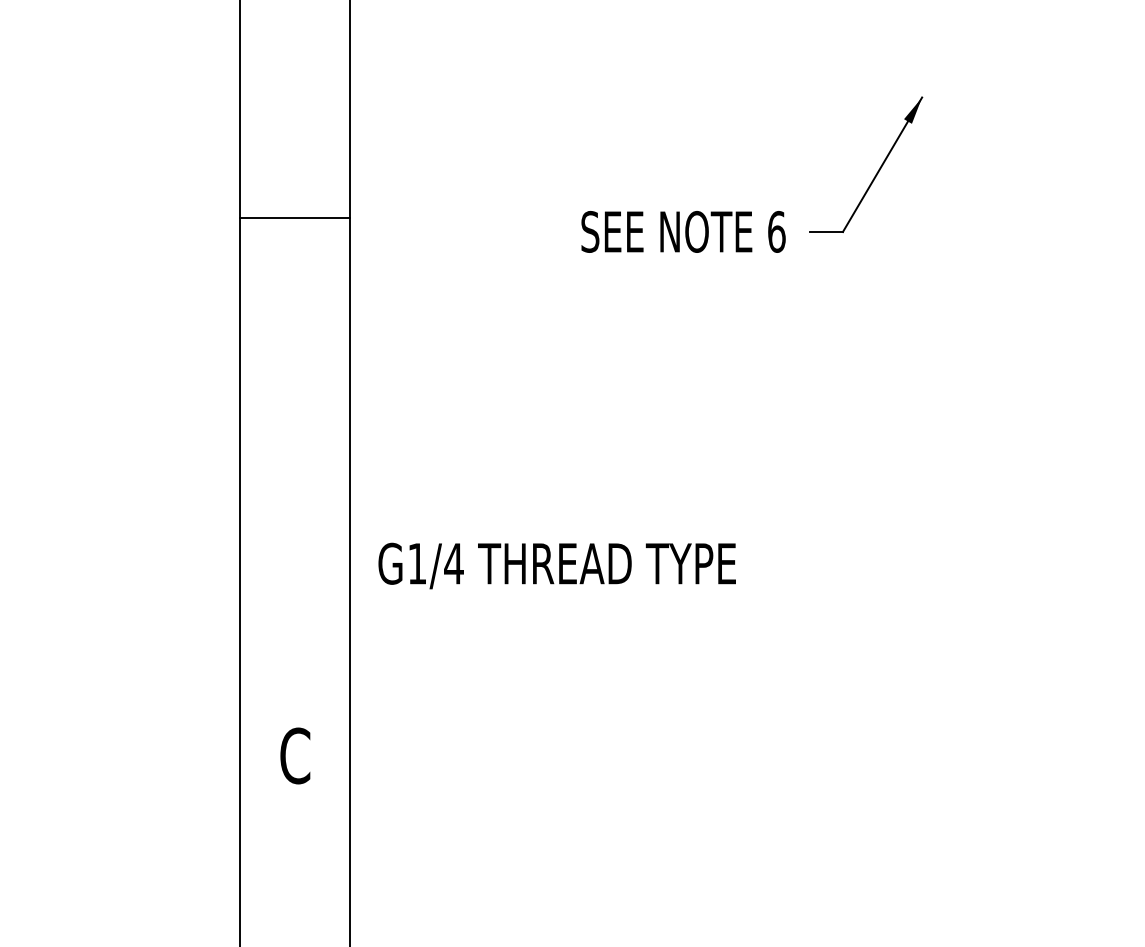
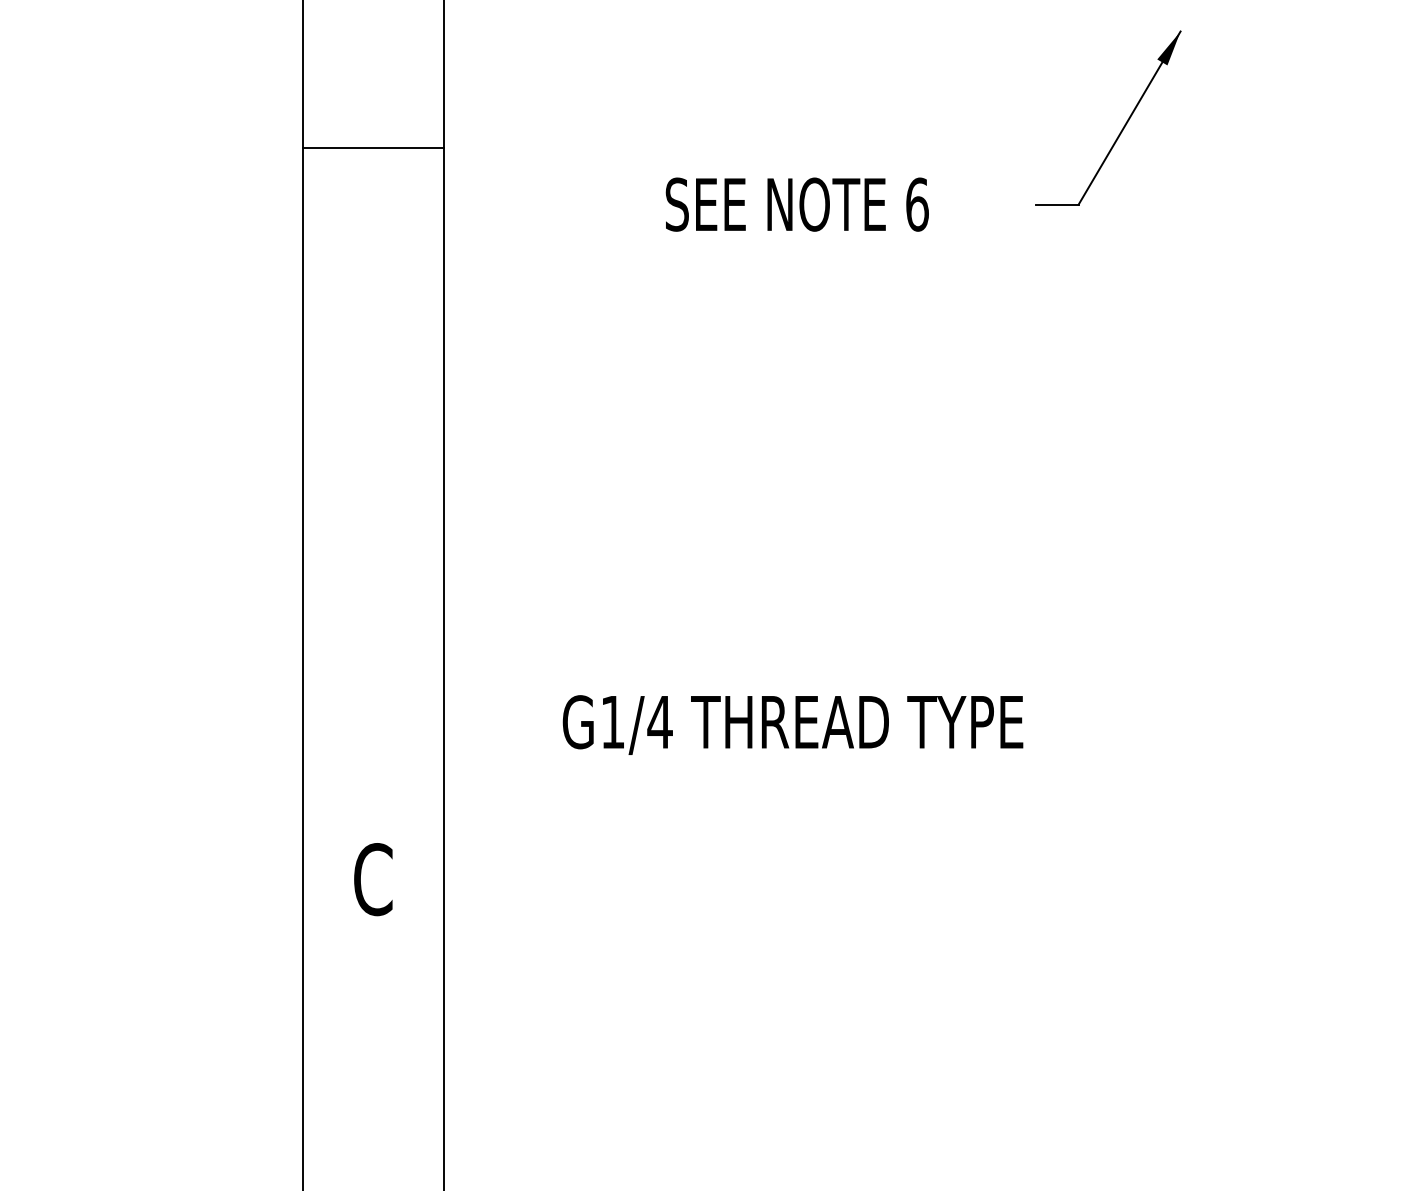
line: (295, 218) -> (373, 148), moved
text: (683, 231) -> (797, 204), moved
text: (556, 565) -> (792, 724), moved

